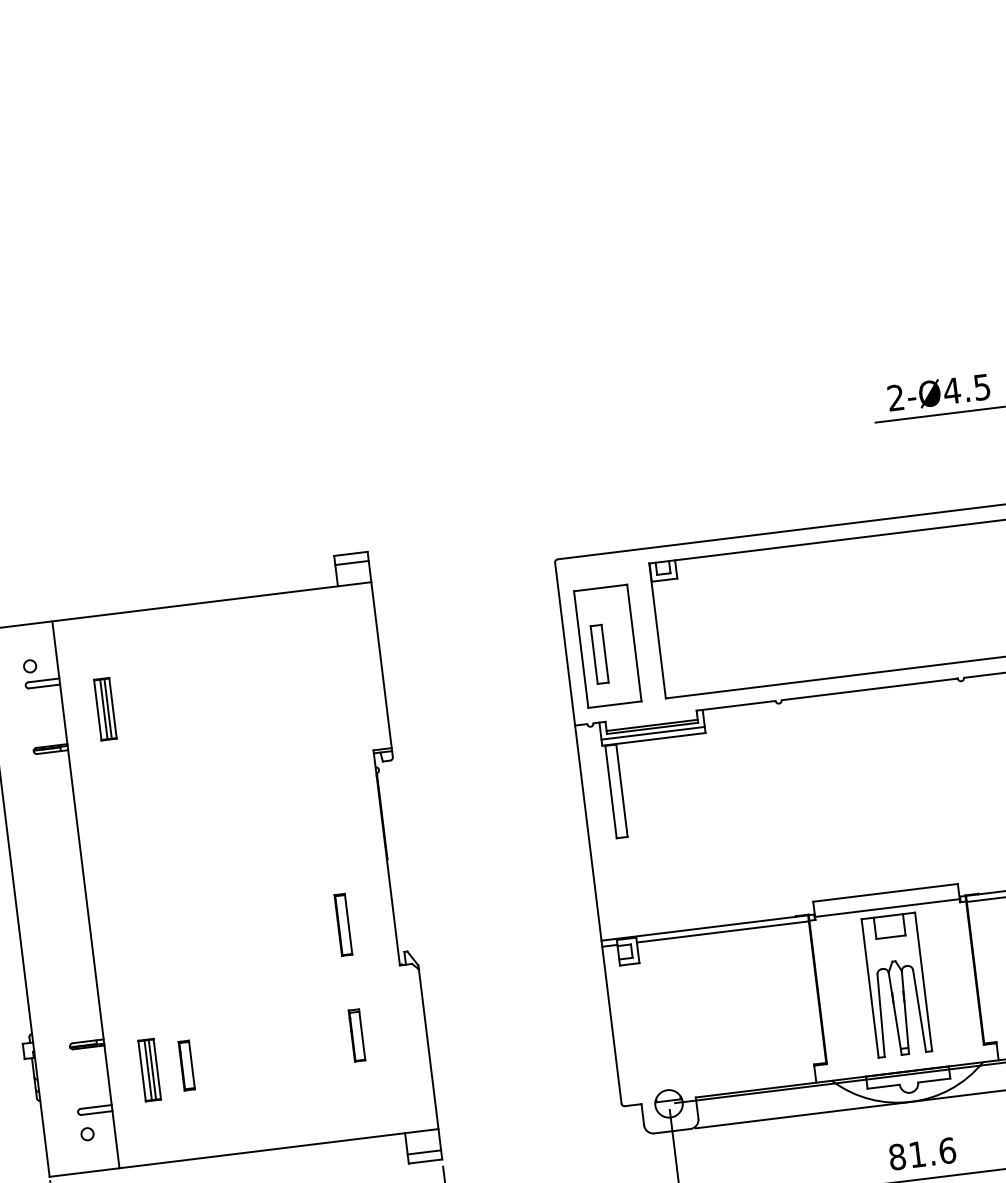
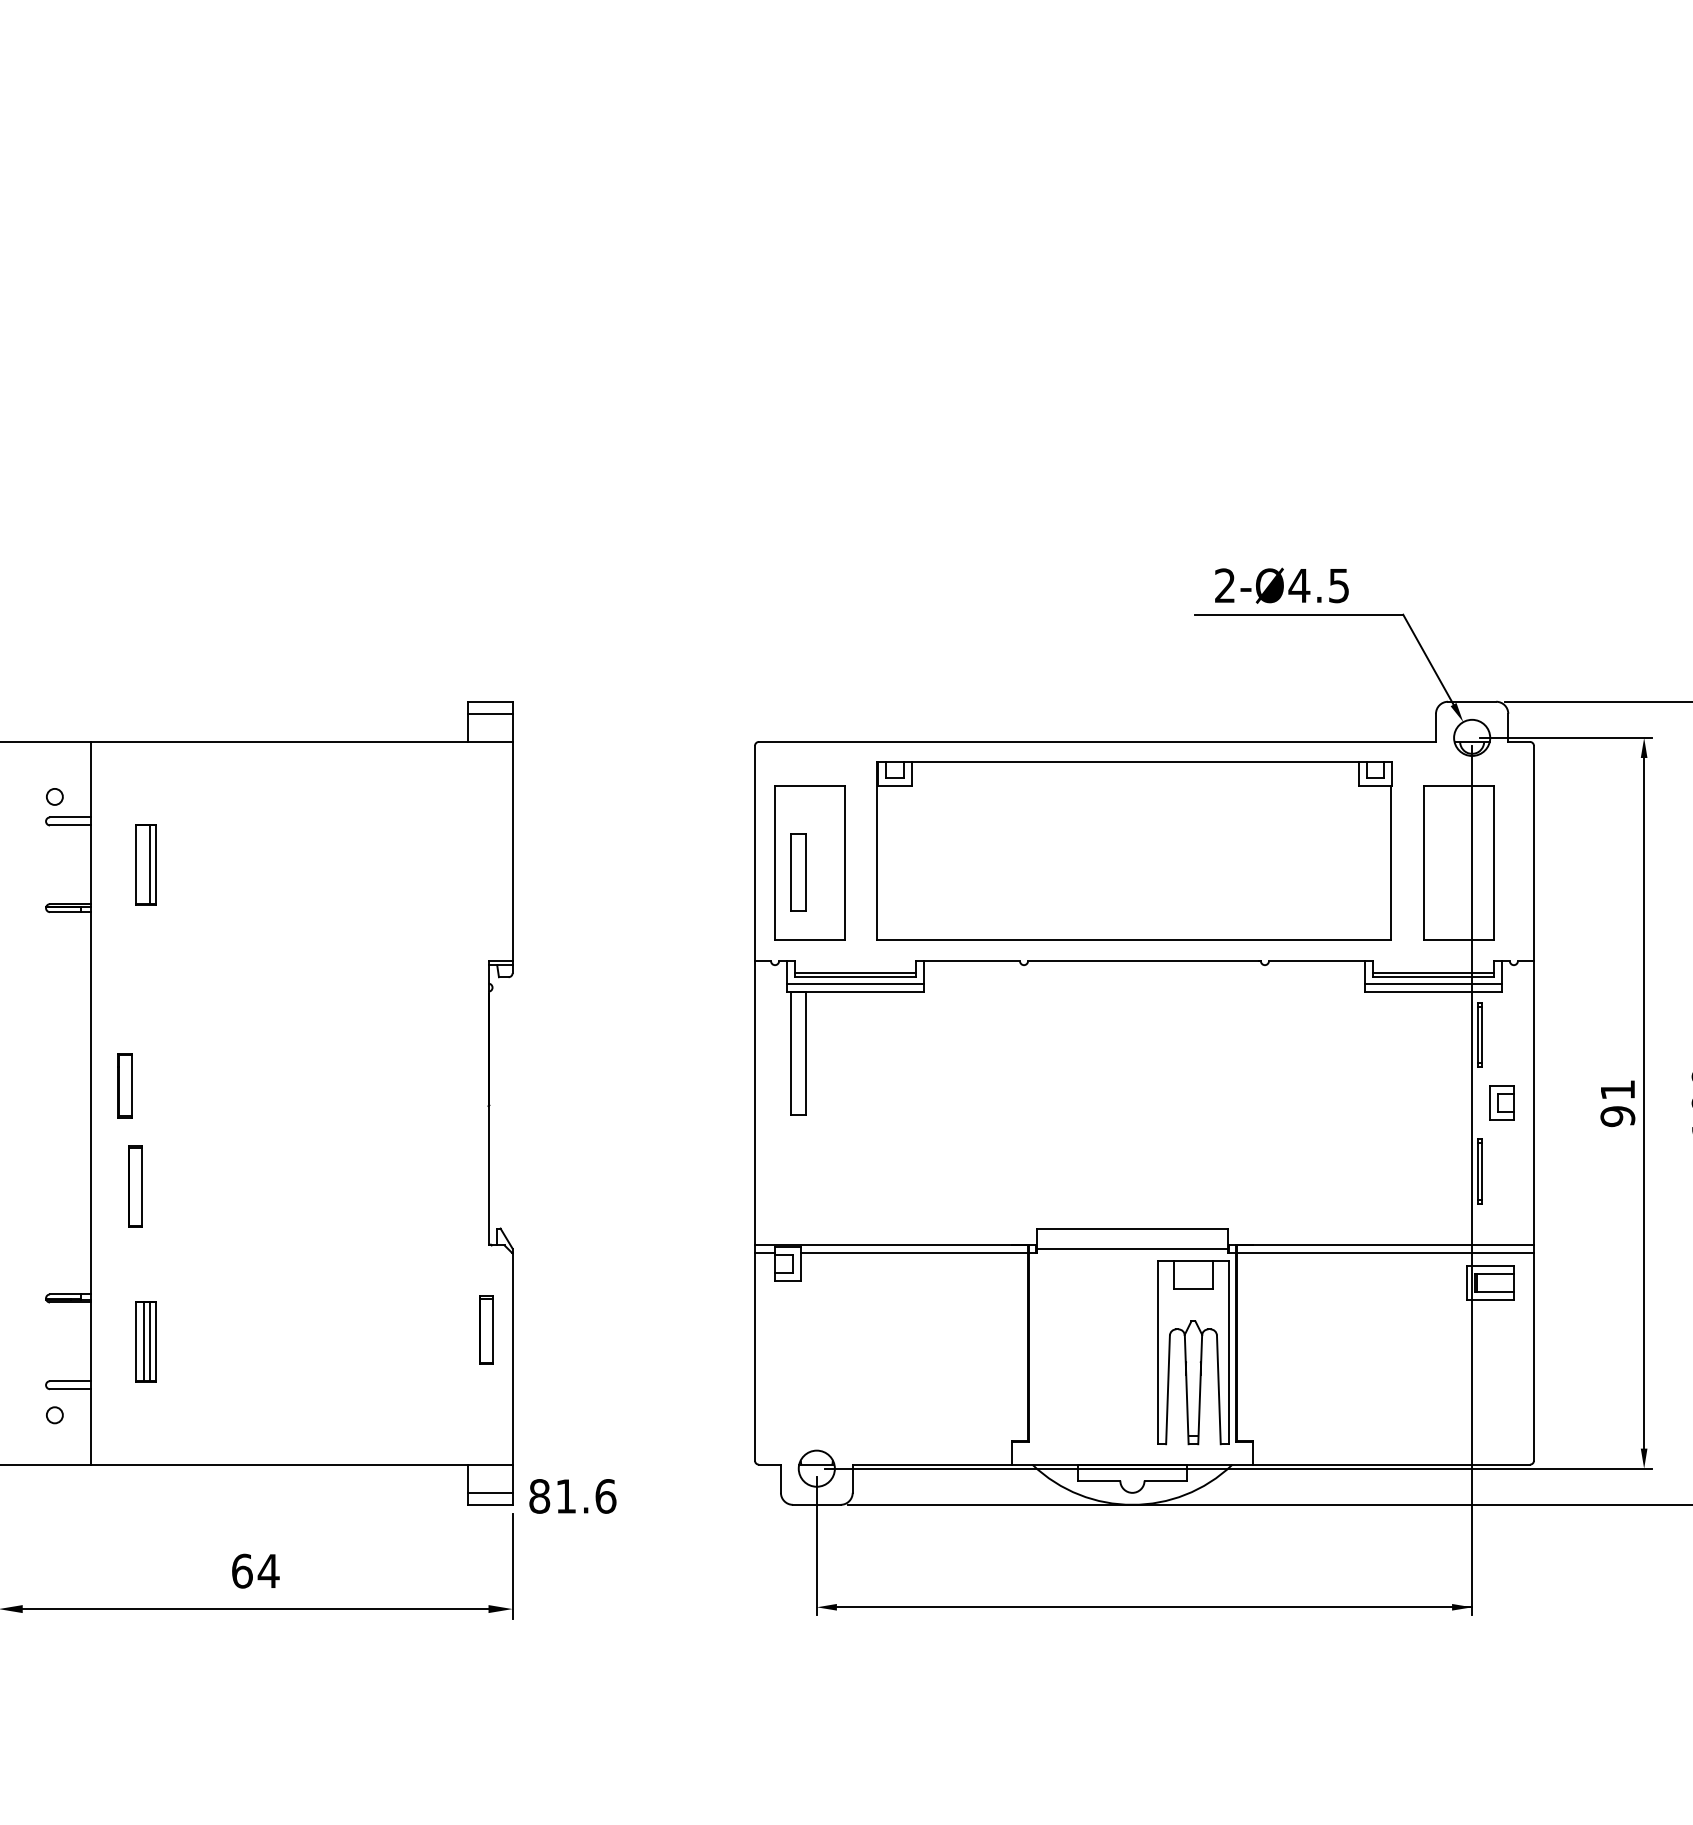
line: (104, 709) -> (144, 864), removed
part: (343, 924) -> (135, 1186), moved
part: (896, 985) -> (1193, 1352), moved
part: (357, 1035) -> (486, 1329), moved
part: (186, 1065) -> (124, 1085), moved
text: (922, 1154) -> (572, 1496), moved

